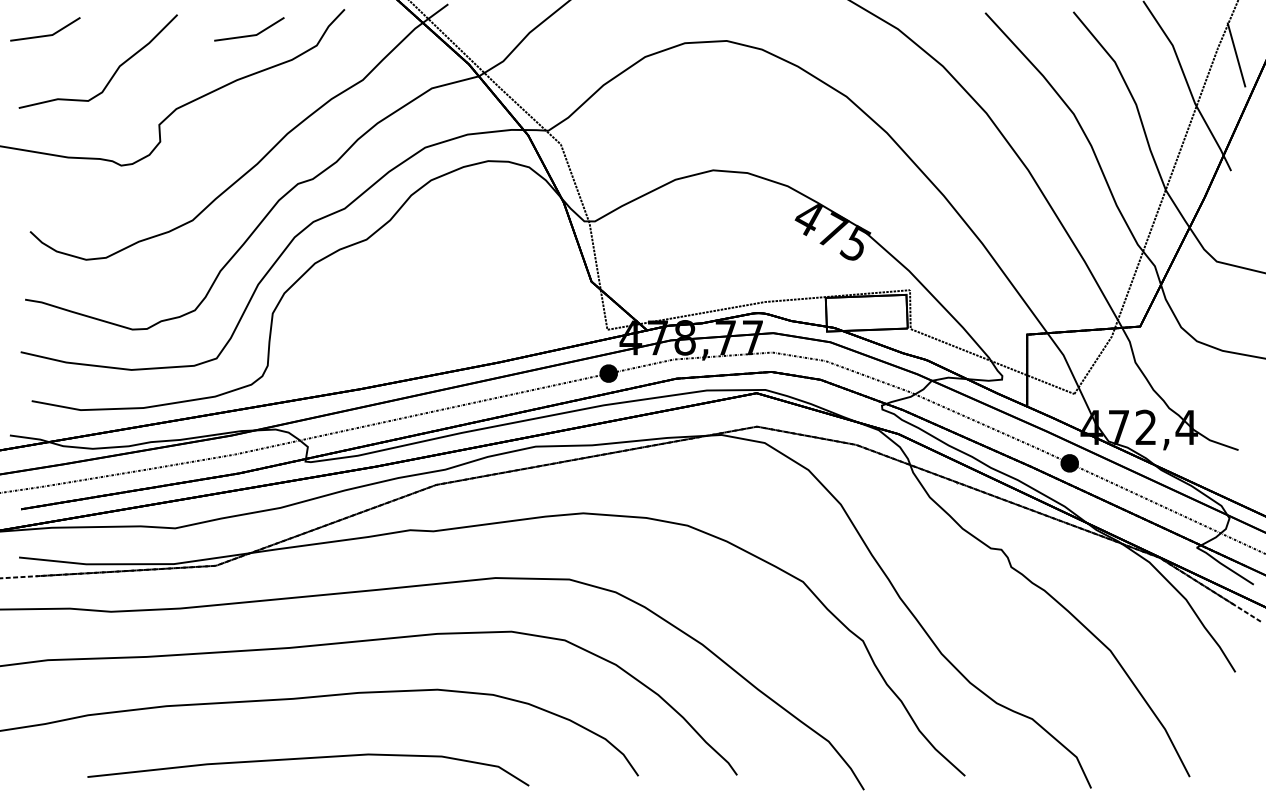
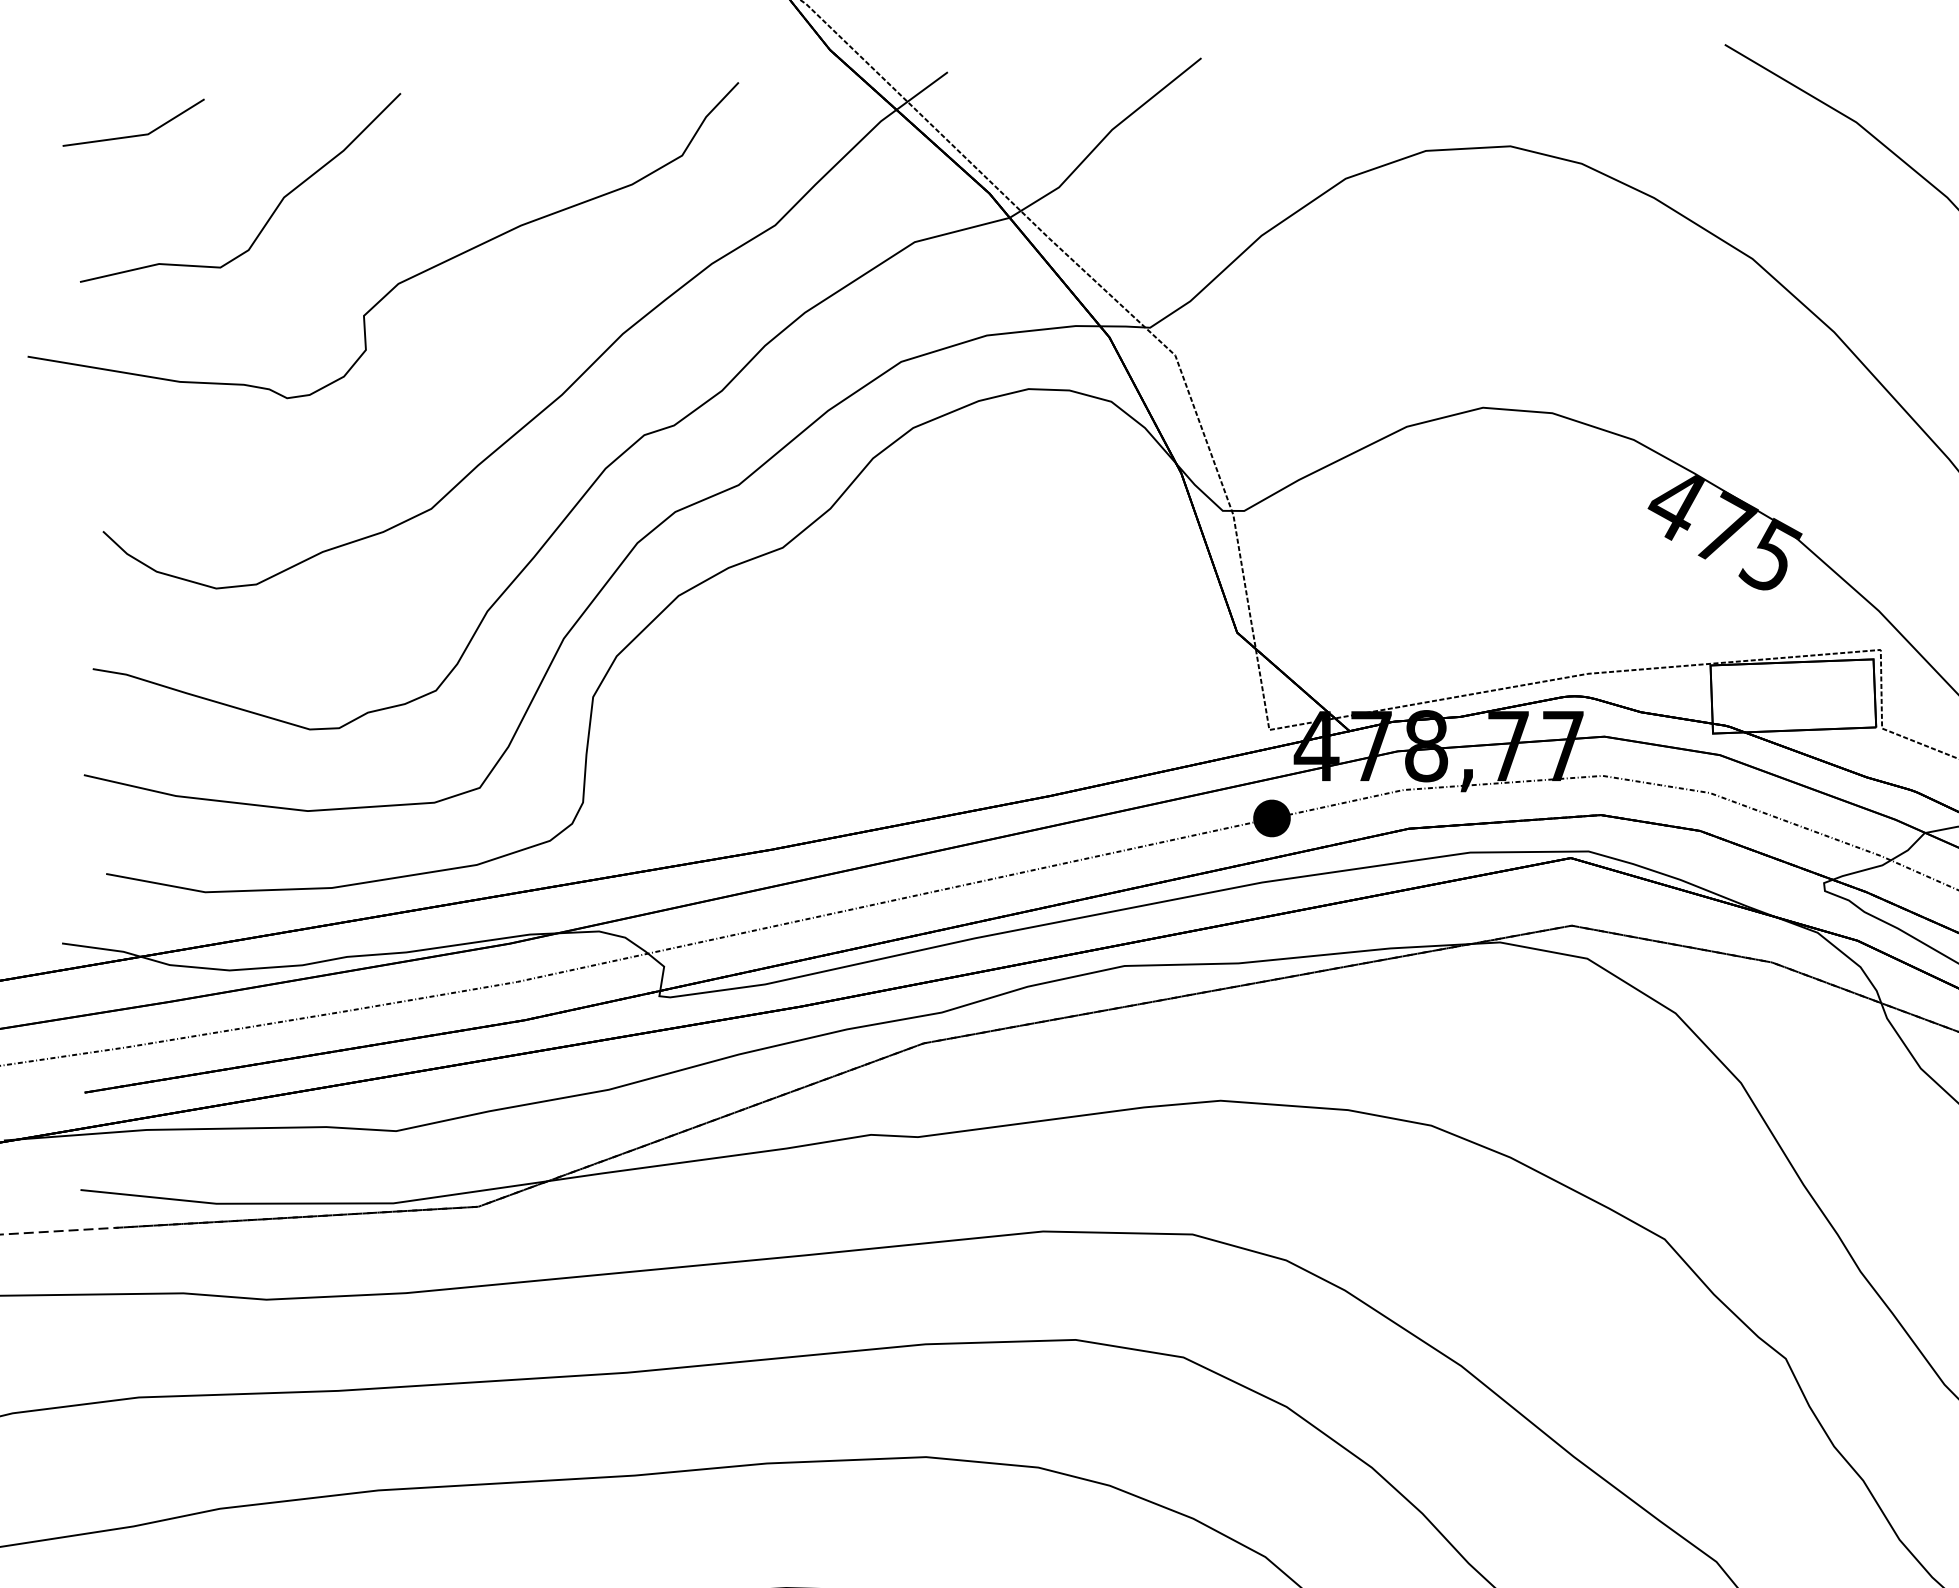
line: (250, 34) -> (548, 133), removed

